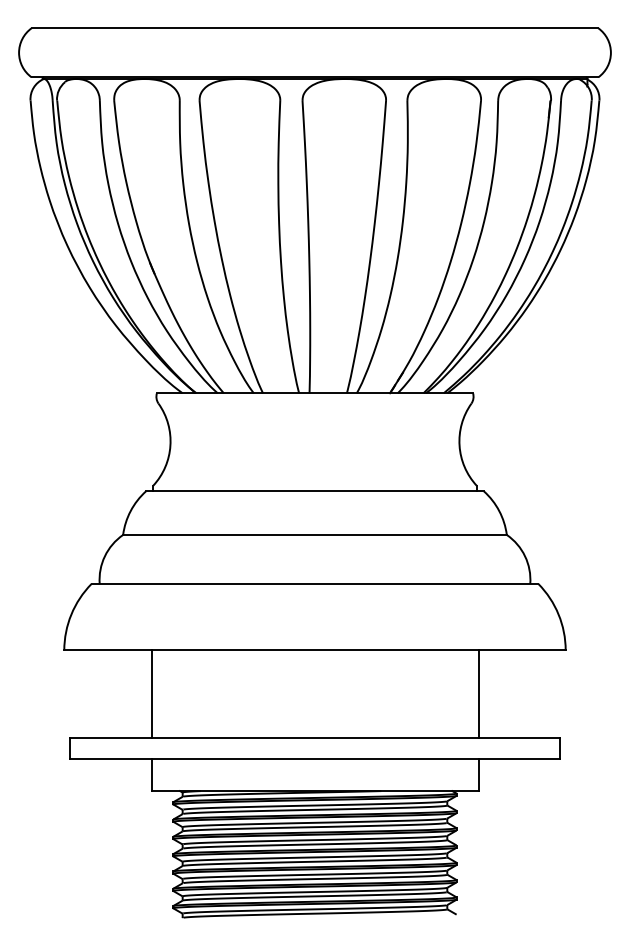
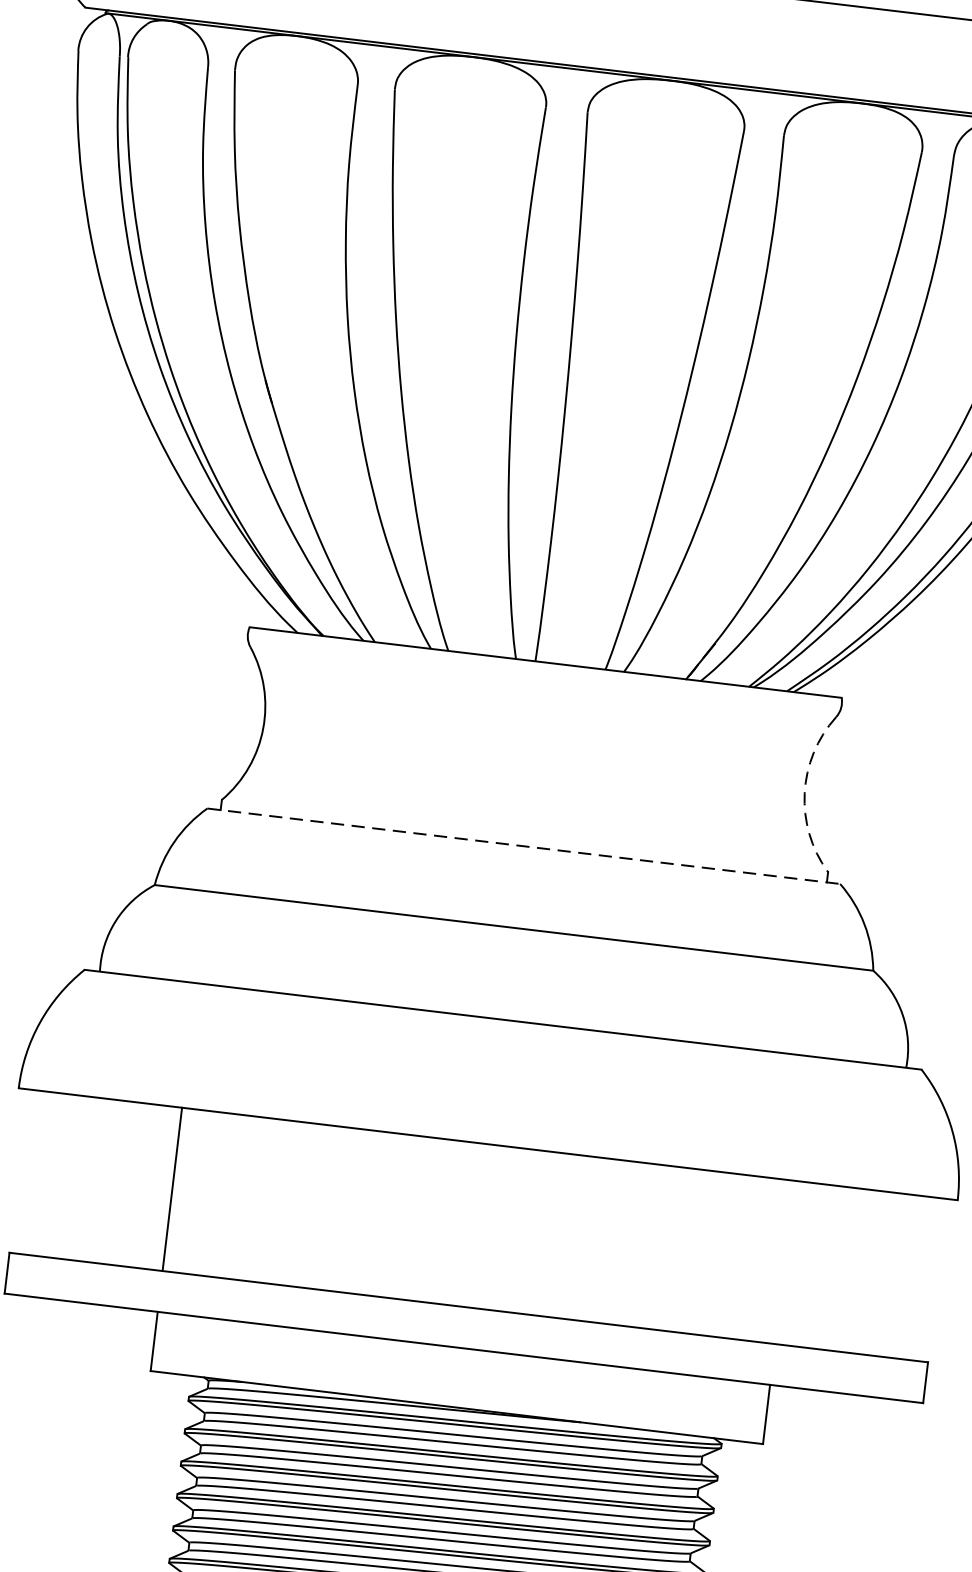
arc: (459, 445) -> (804, 792), solid -> dashed
line: (315, 491) -> (524, 846), solid -> dashed
line: (478, 693) -> (784, 1261), removed

